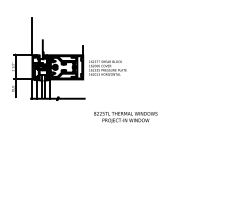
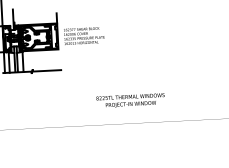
text: (125, 117) -> (130, 100), moved

